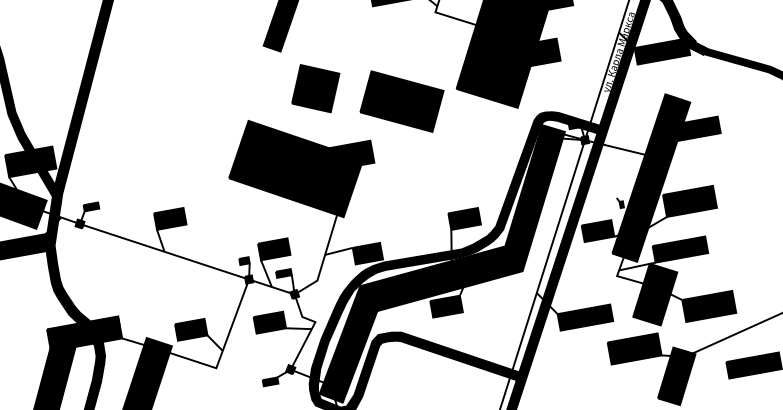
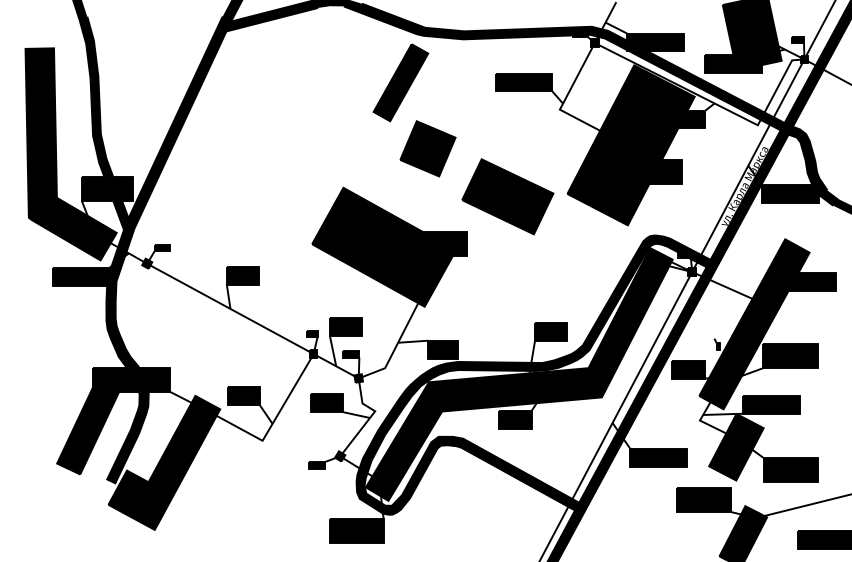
part: (315, 88) -> (427, 148), moved

